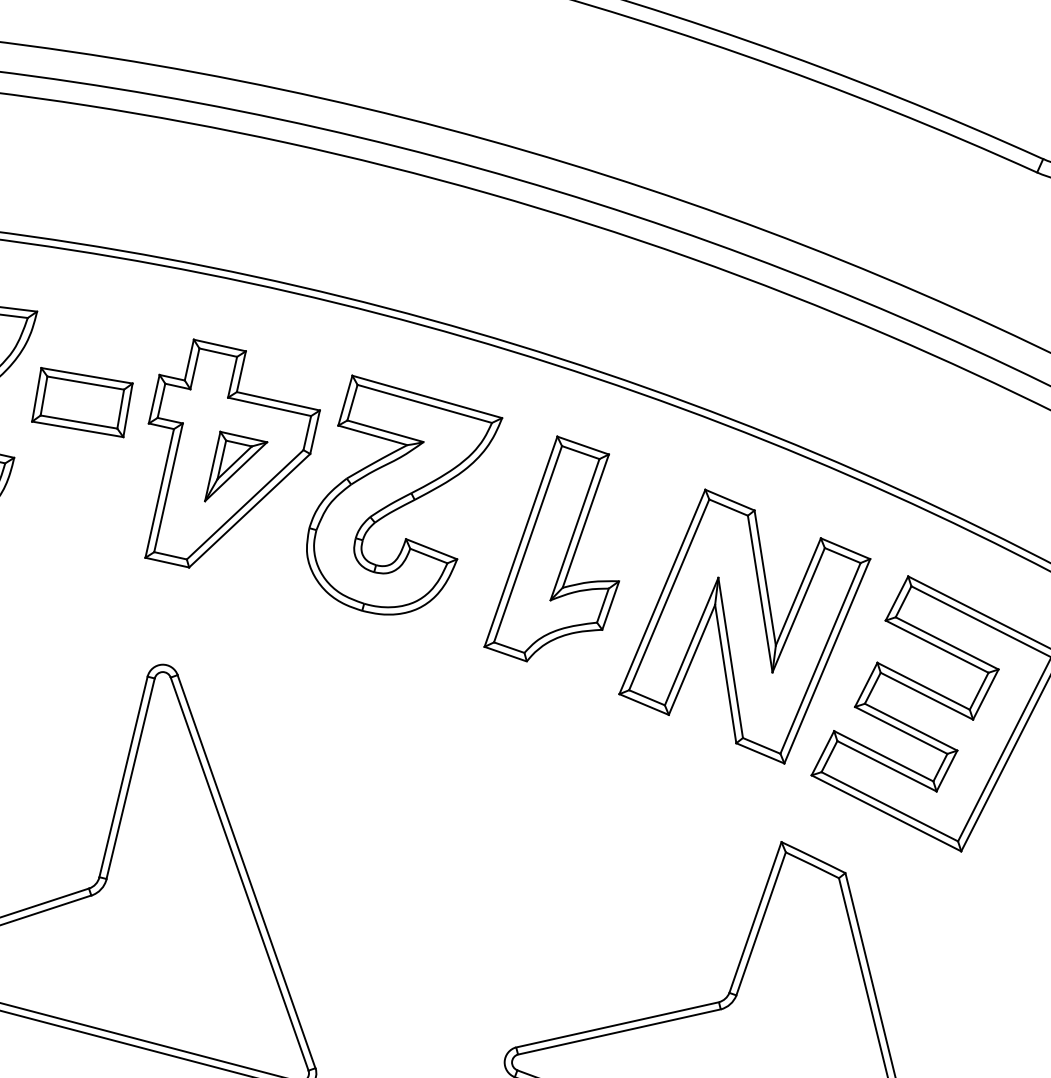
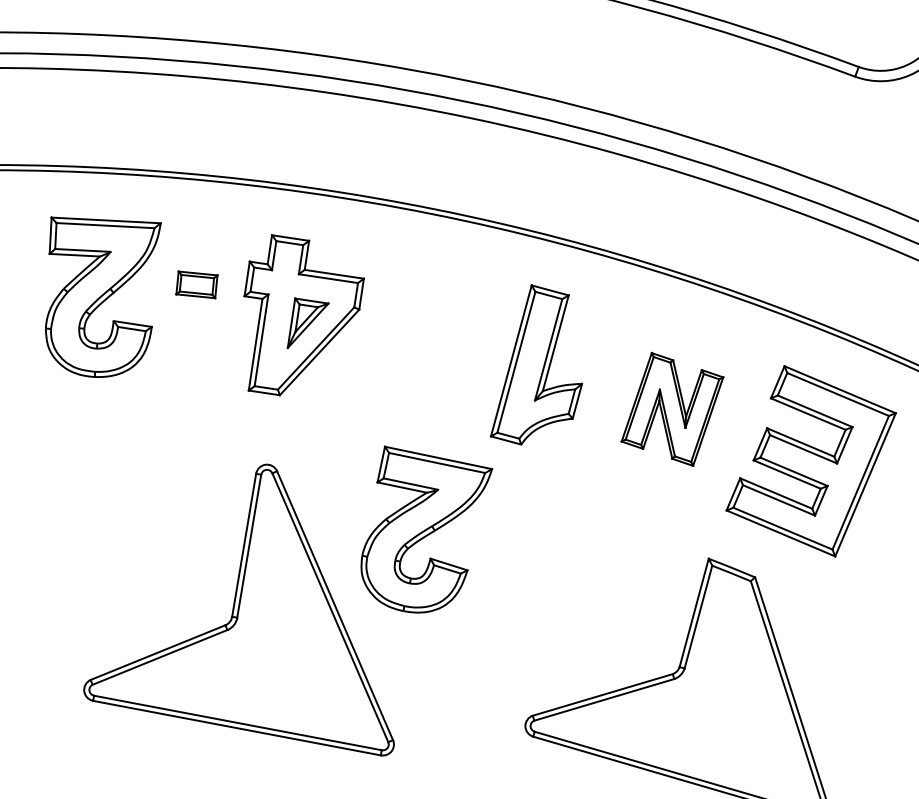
part: (81, 402) -> (196, 284), size x0.6
part: (403, 497) -> (426, 529), moved
part: (744, 626) -> (672, 409), size x0.6

